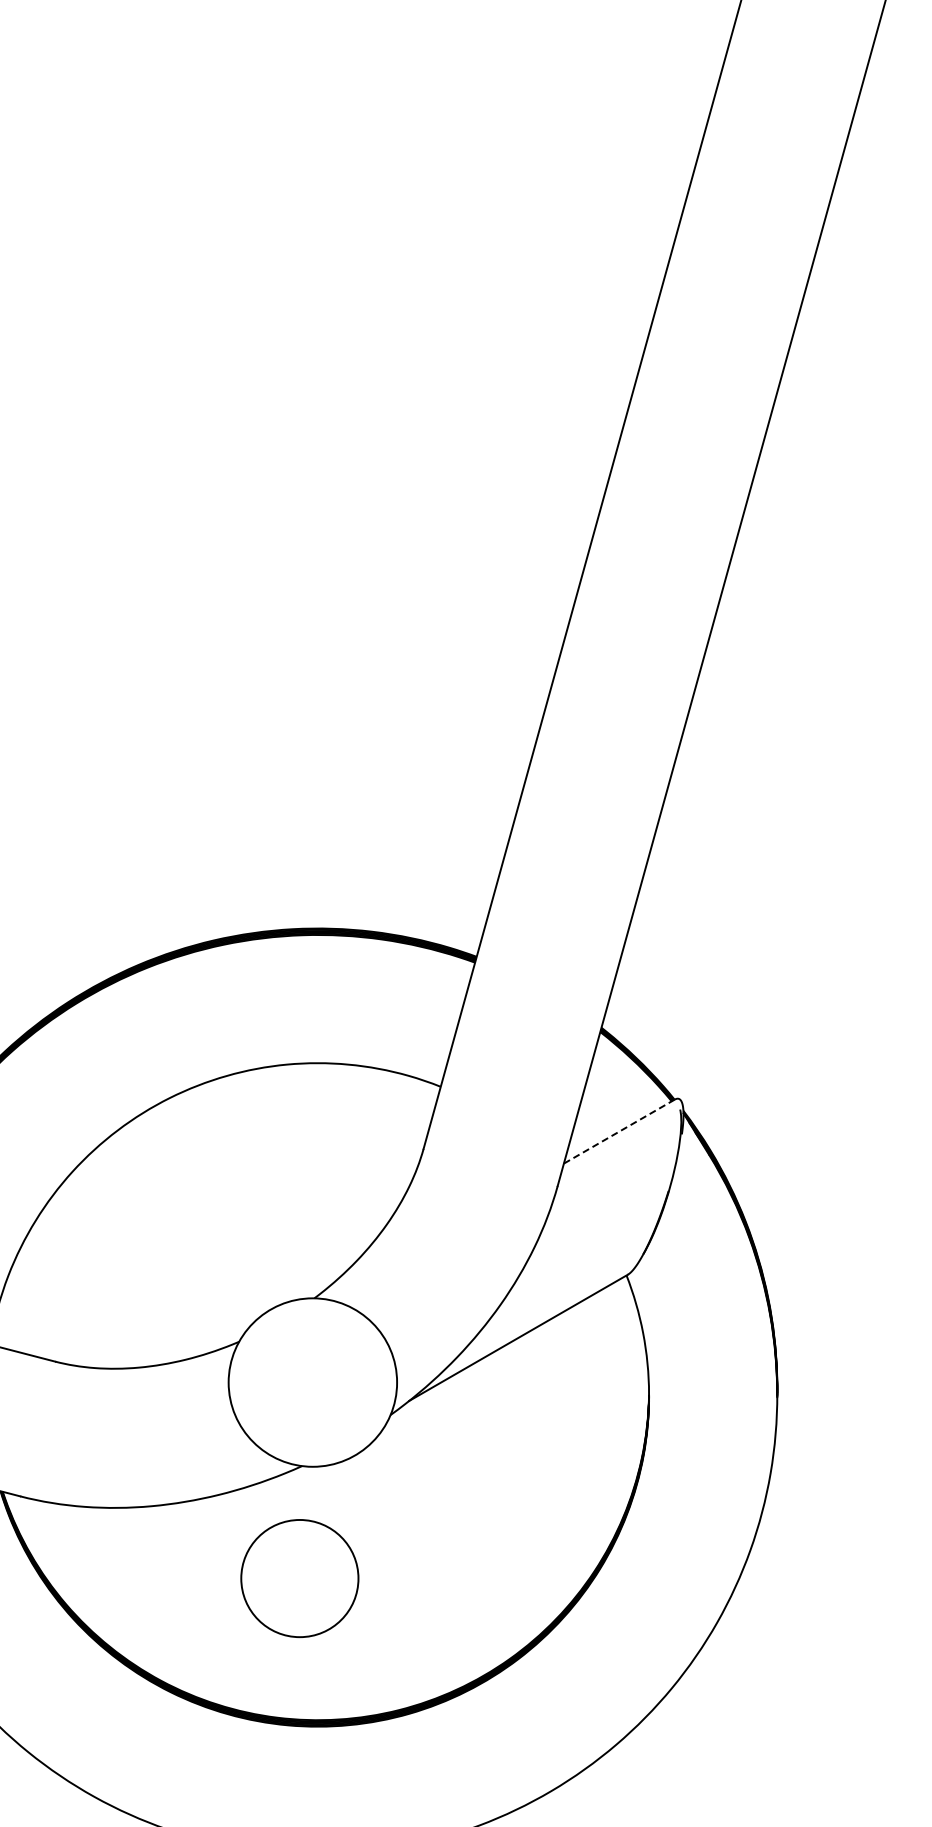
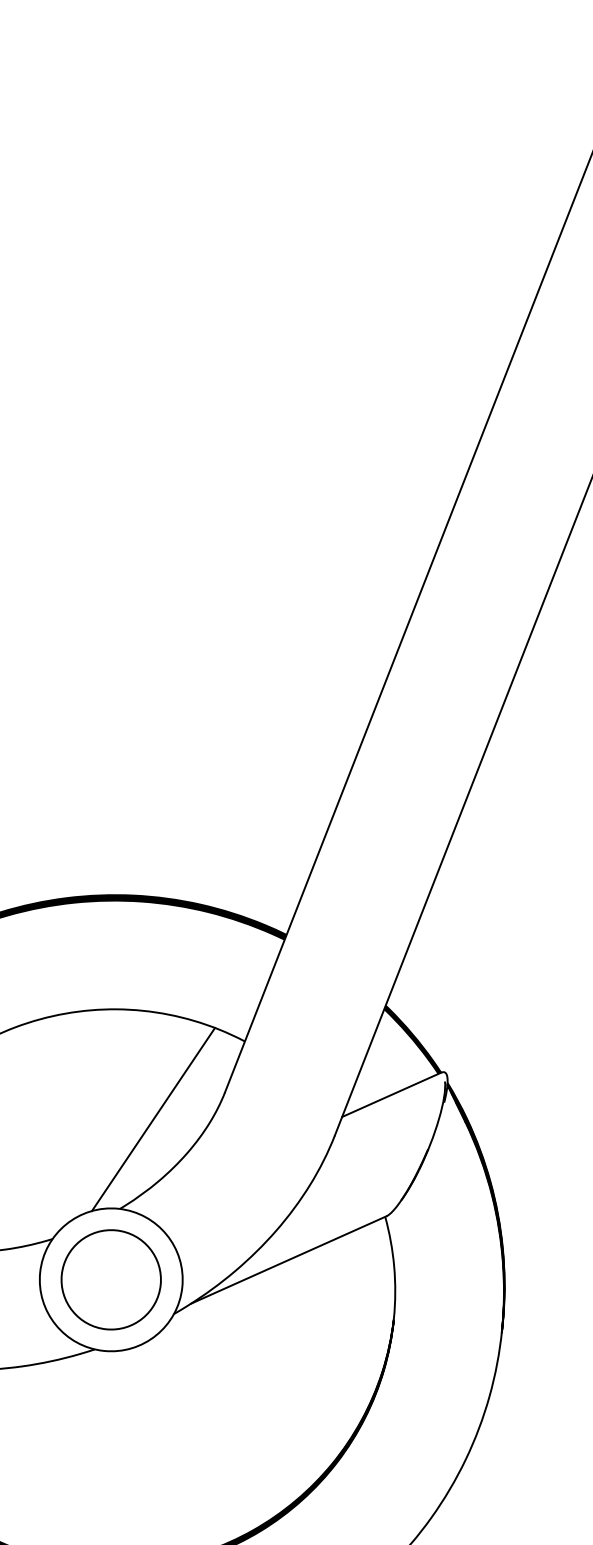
line: (619, 1131) -> (391, 1094), dashed -> solid
line: (342, 1189) -> (153, 1119), added
circle: (299, 1578) -> (110, 1279), moved

